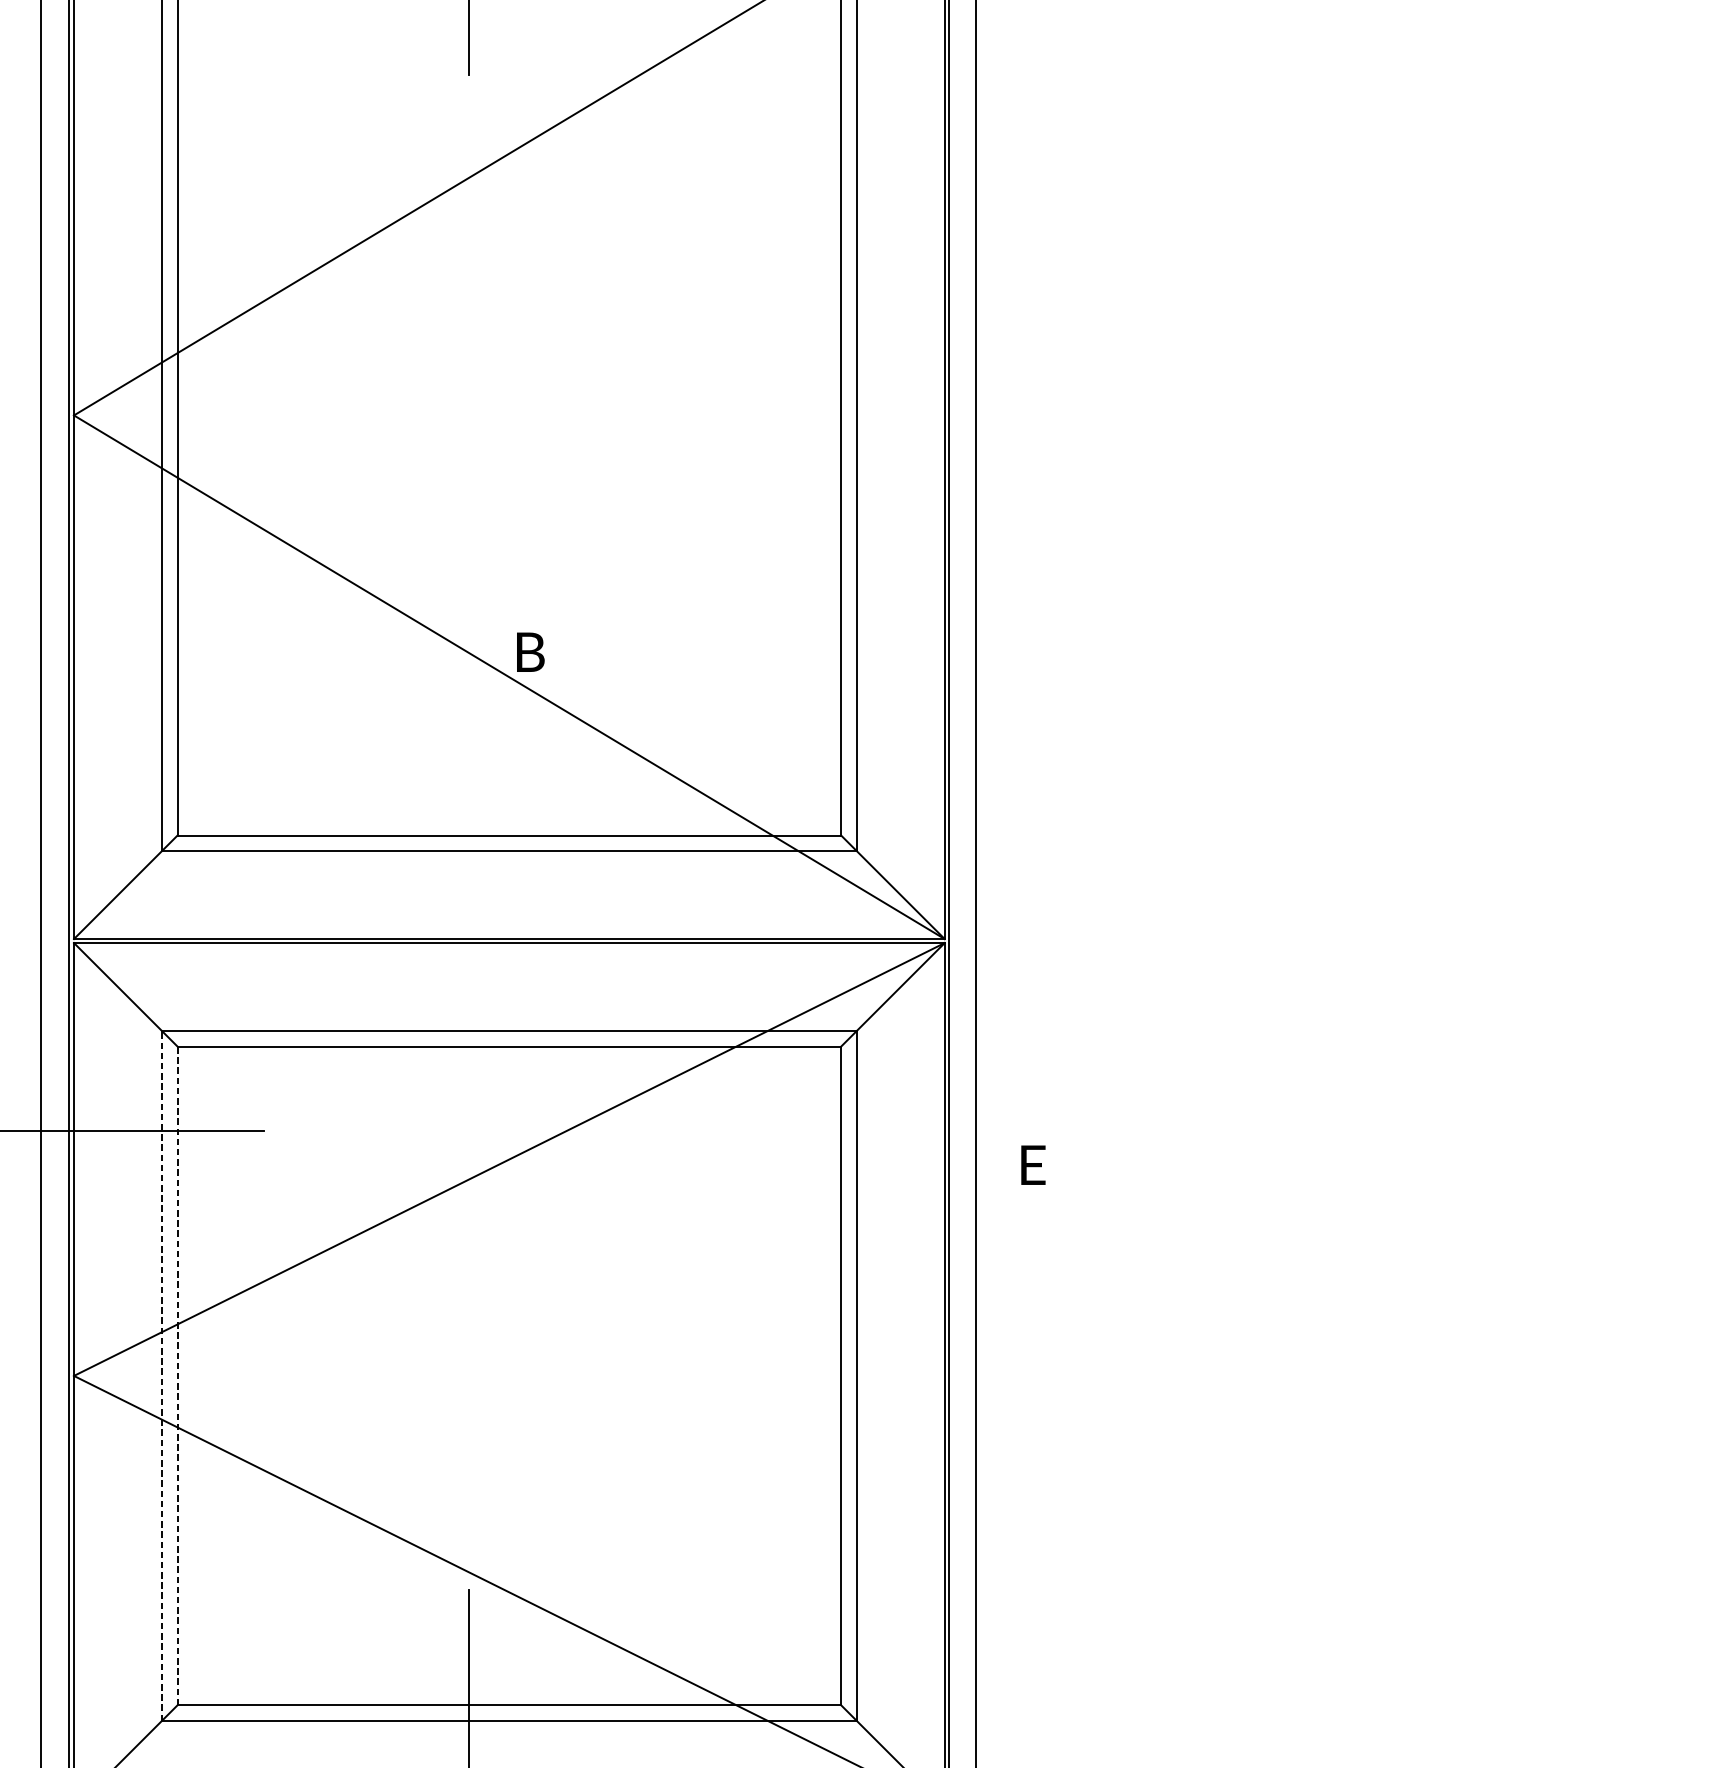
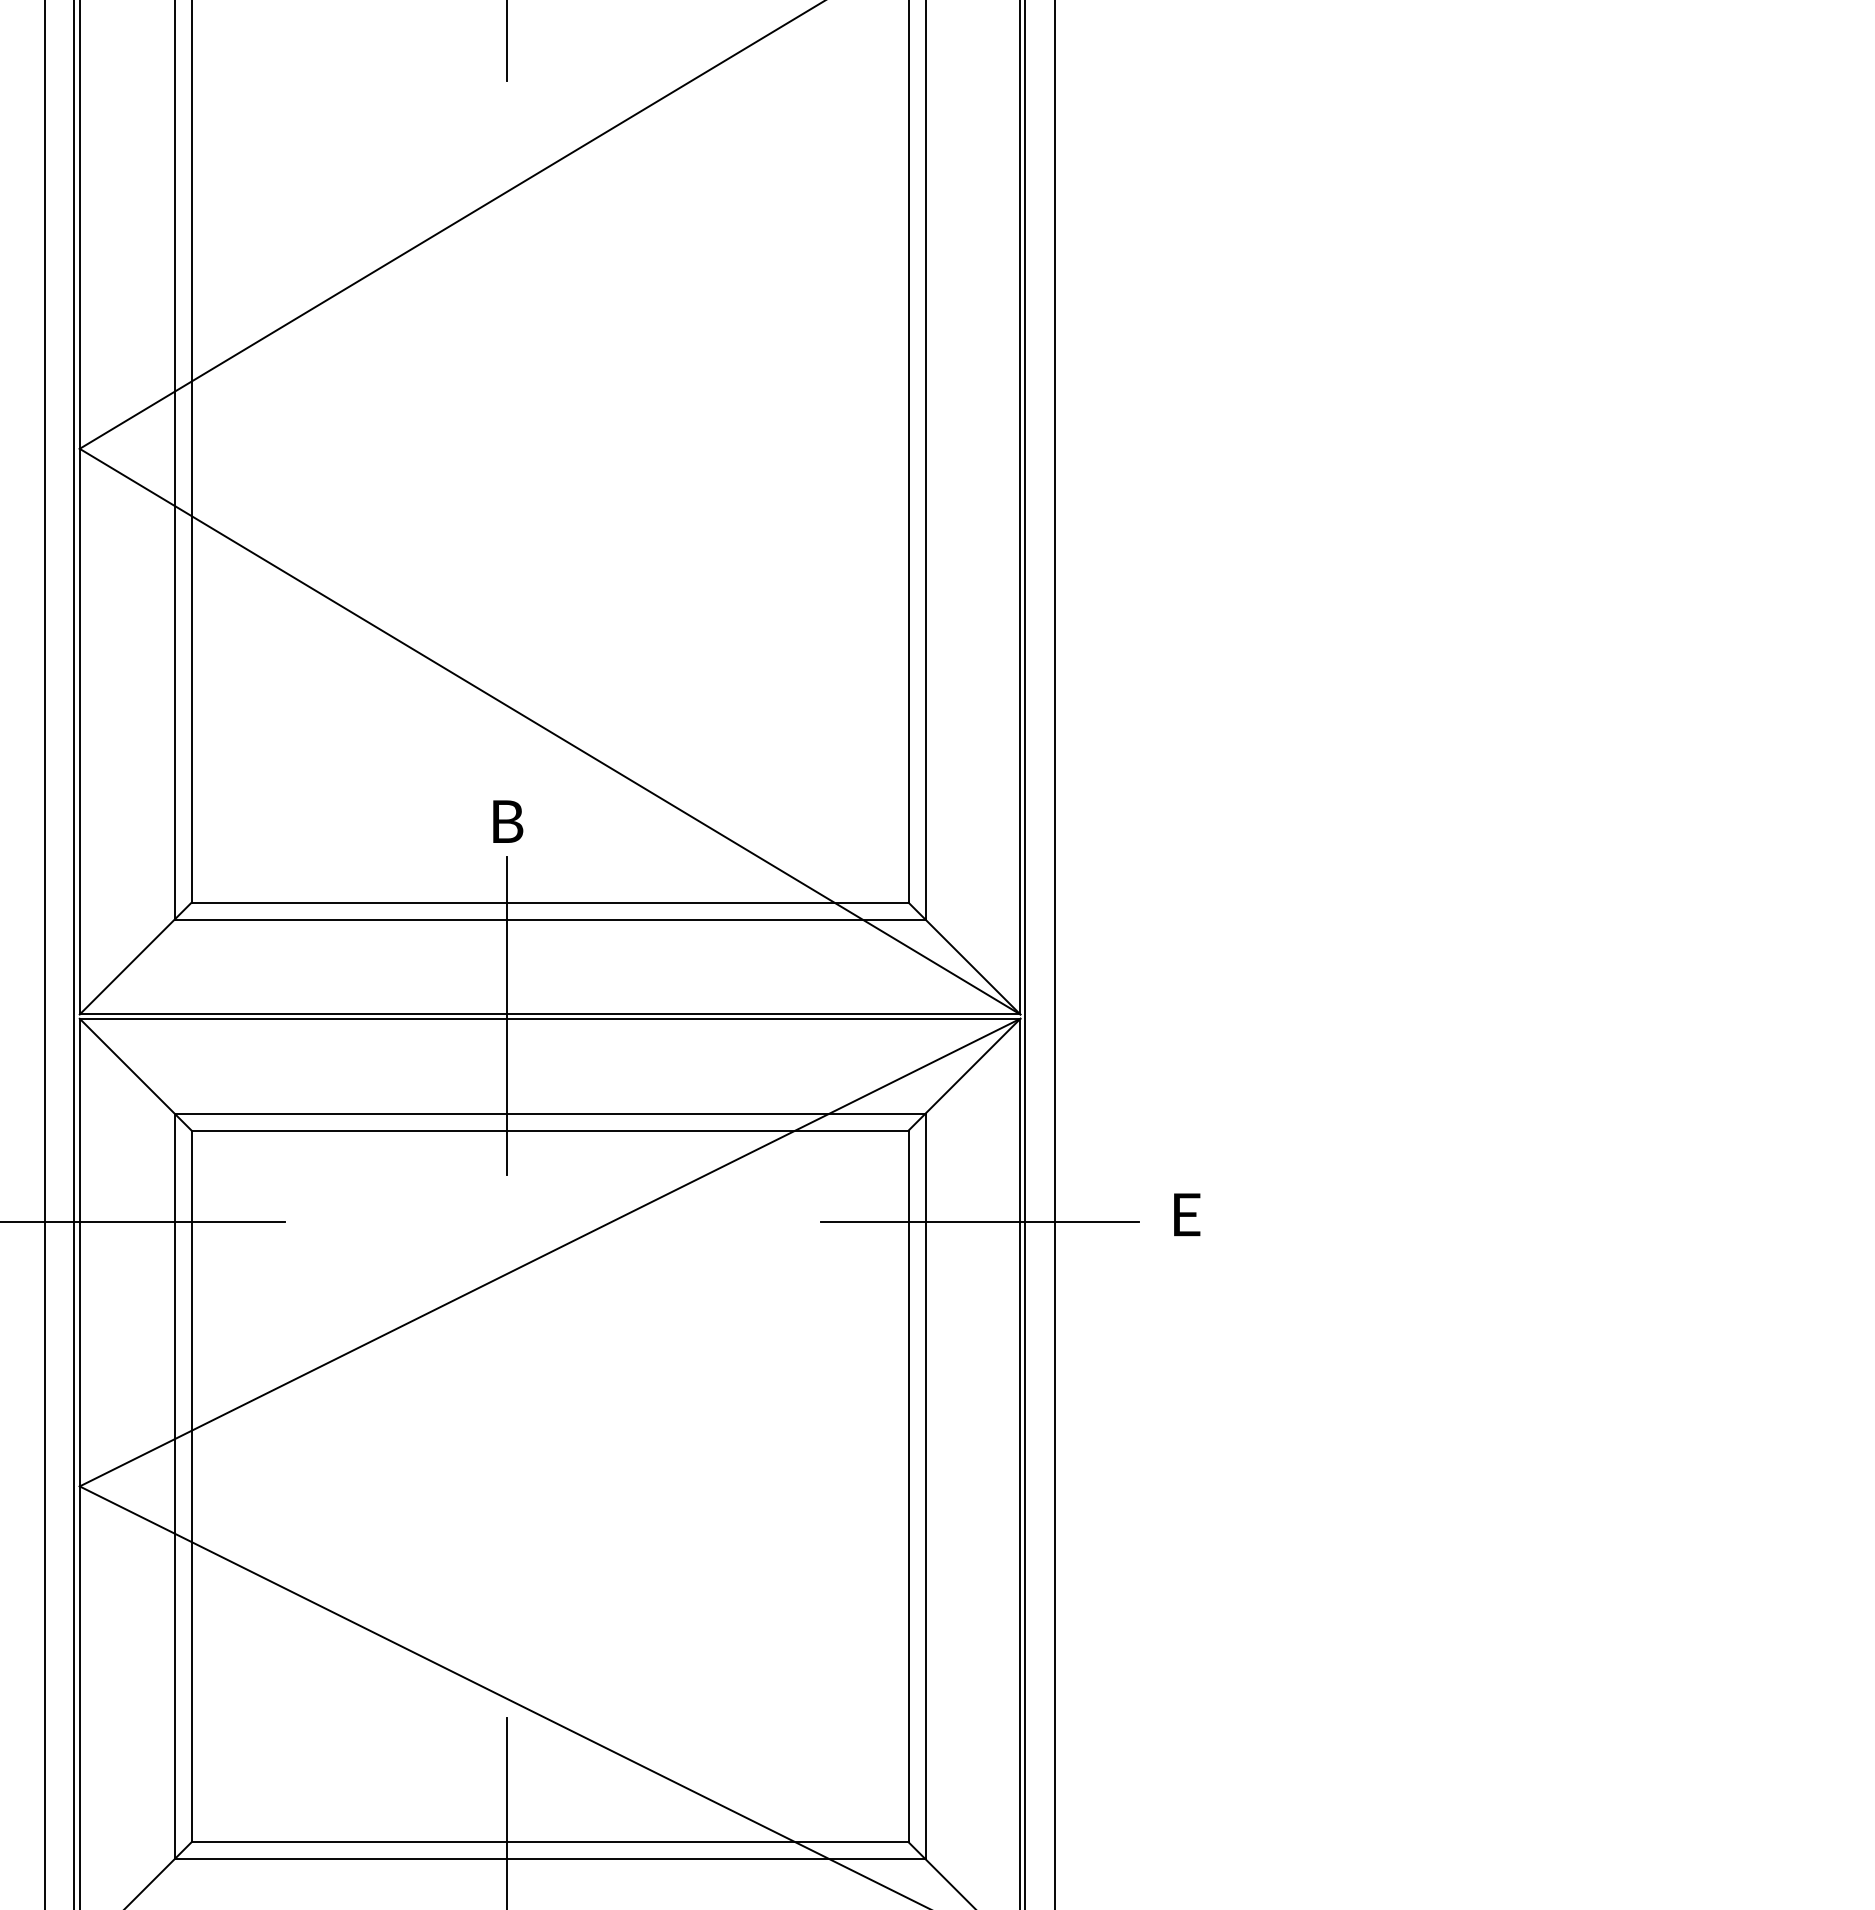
text: (531, 652) -> (508, 821), moved
line: (469, 940) -> (506, 1016), added
line: (906, 1130) -> (979, 1221), added
text: (1033, 1164) -> (1187, 1214), moved
line: (161, 1376) -> (174, 1486), dashed -> solid
line: (177, 1376) -> (191, 1486), dashed -> solid

